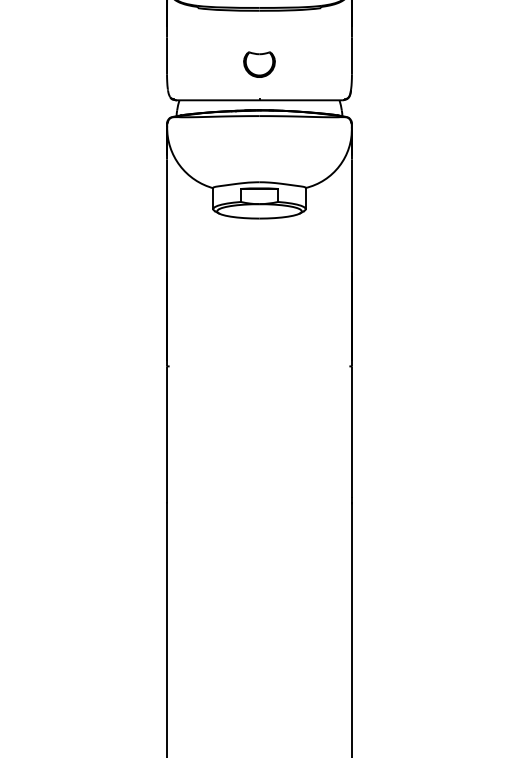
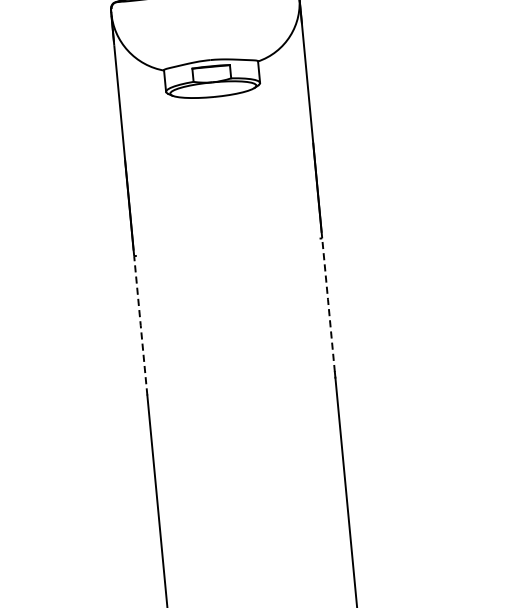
line: (351, 432) -> (328, 305), solid -> dashed
line: (167, 434) -> (141, 325), solid -> dashed

